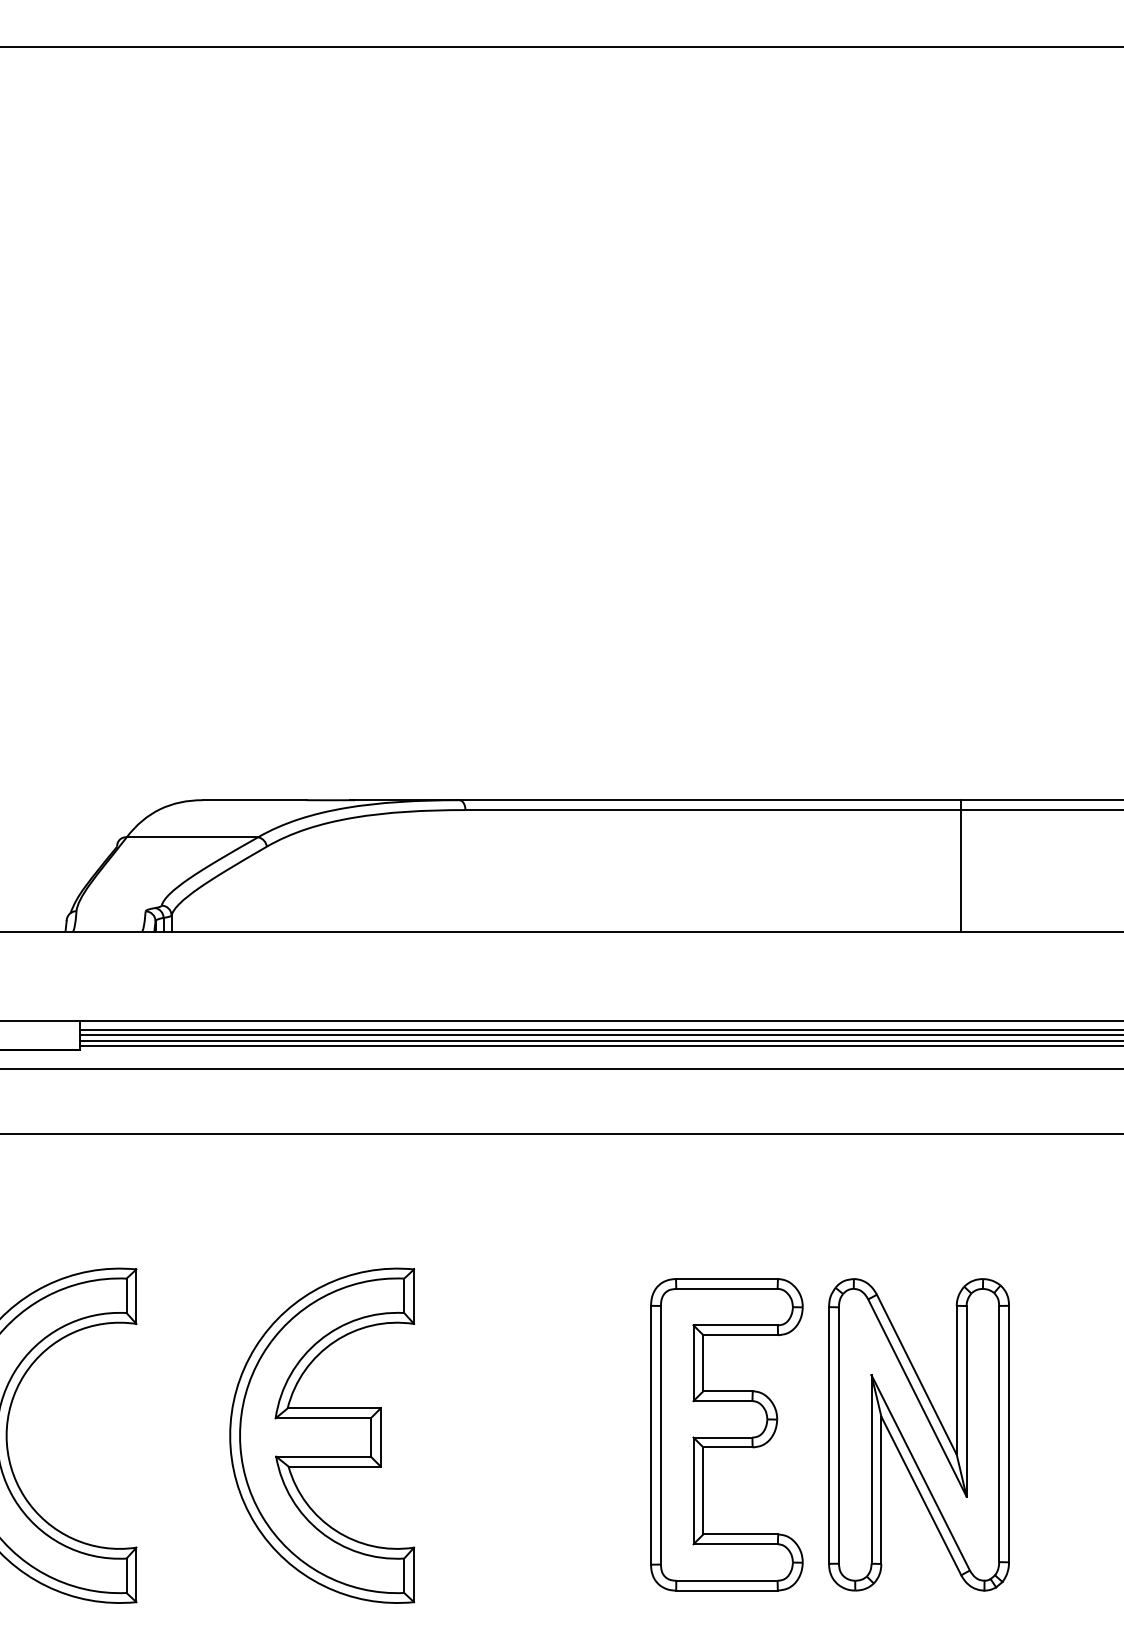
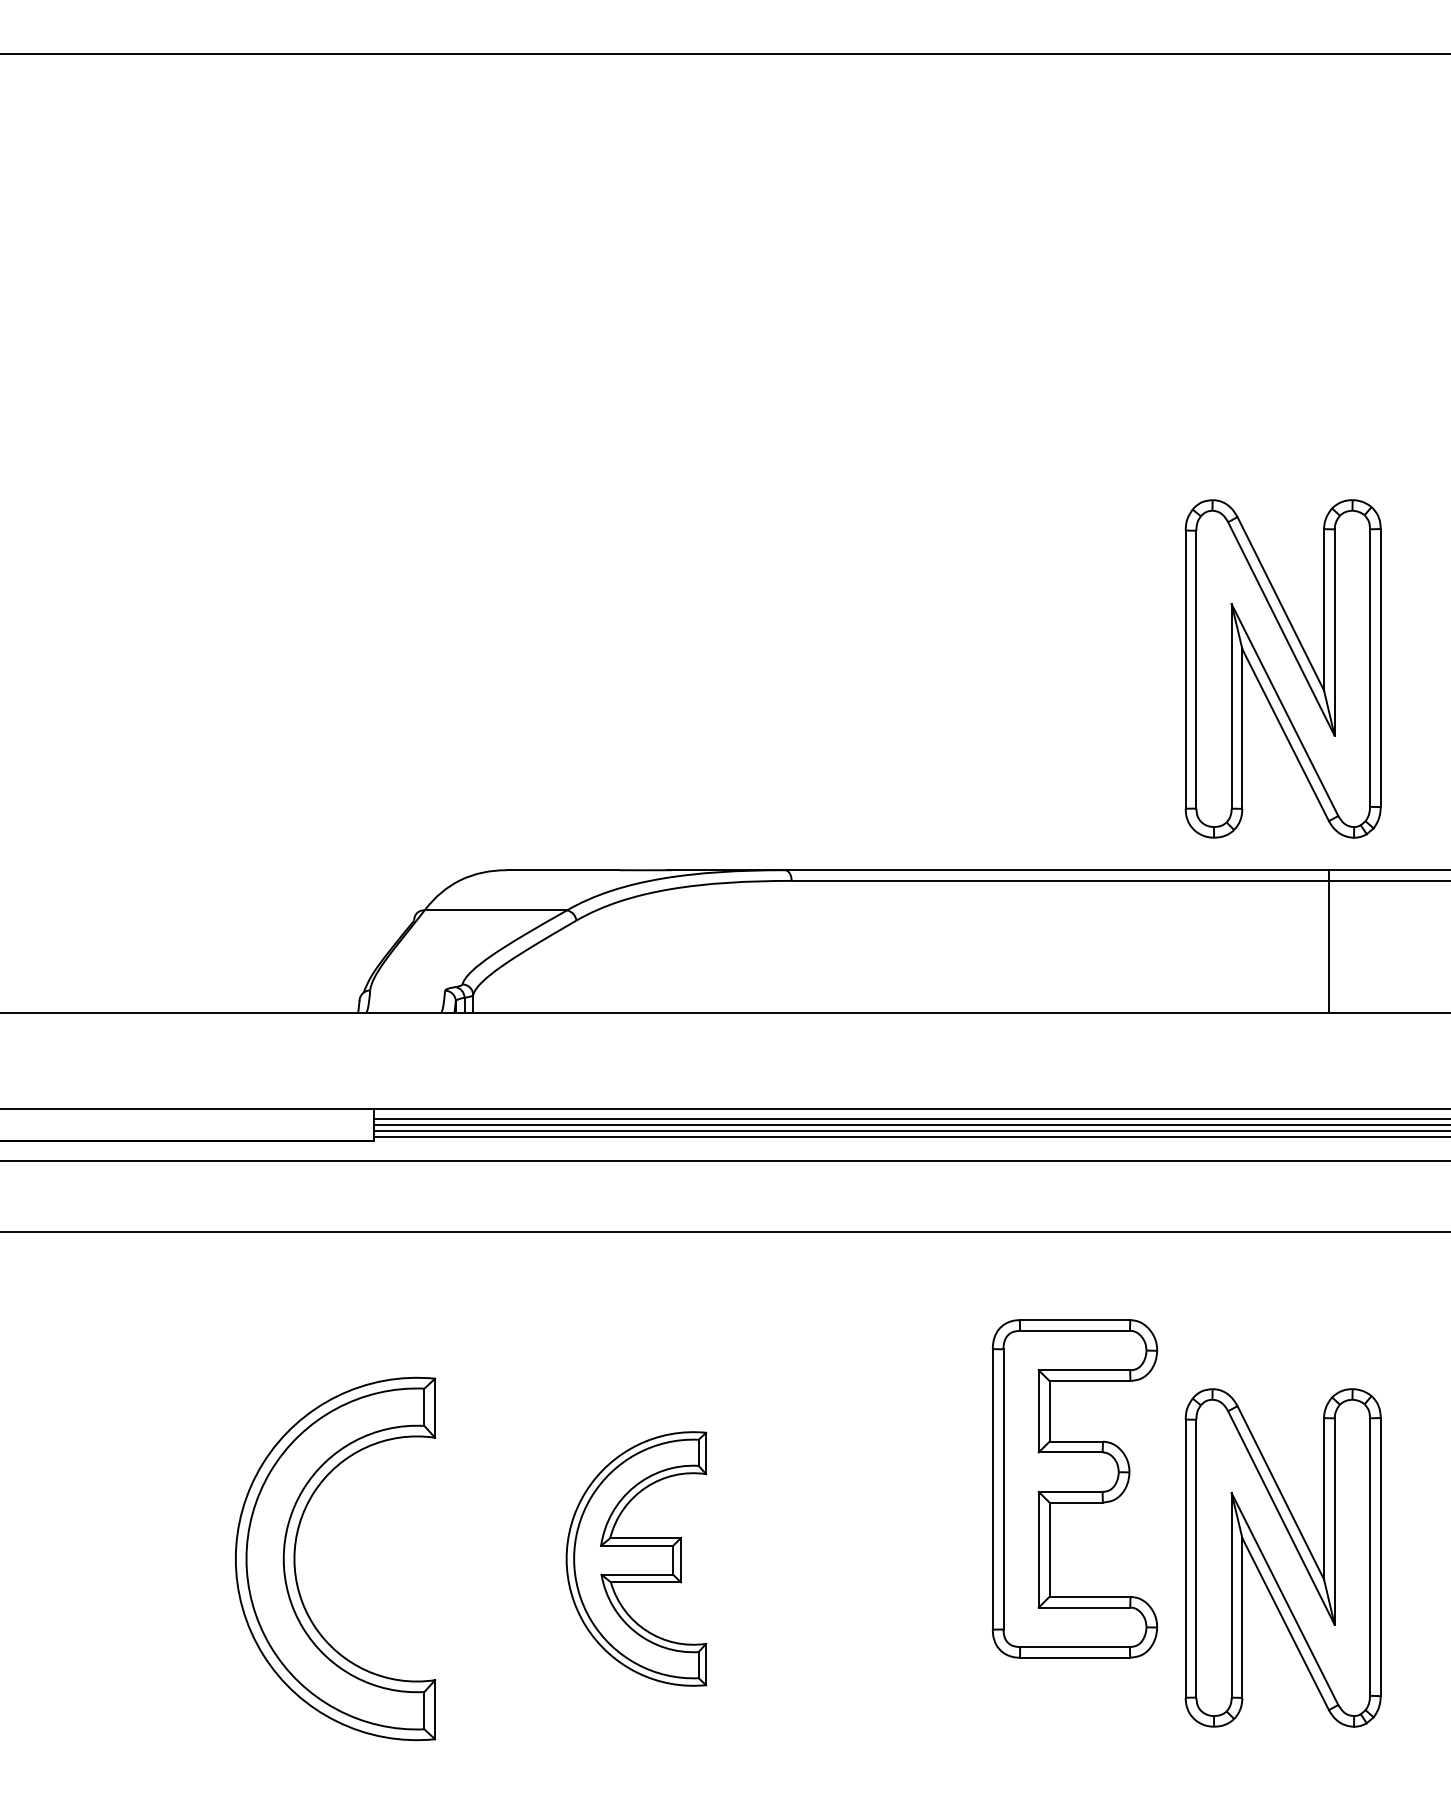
part: (918, 614) -> (1282, 668), added
part: (726, 1434) -> (1074, 1488), moved
part: (322, 1435) -> (636, 1558), size x0.7

